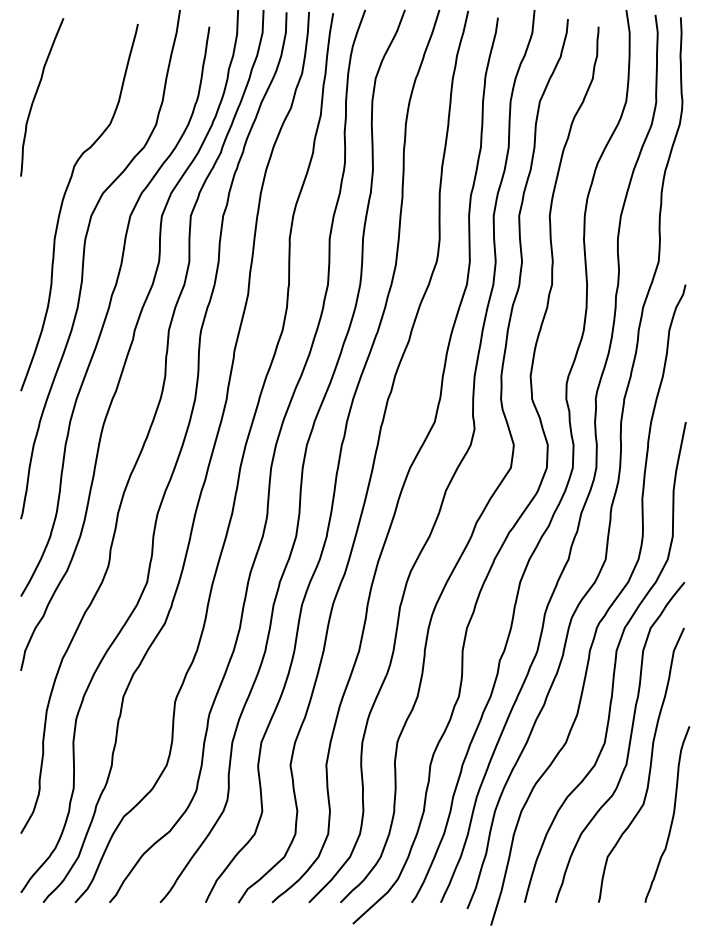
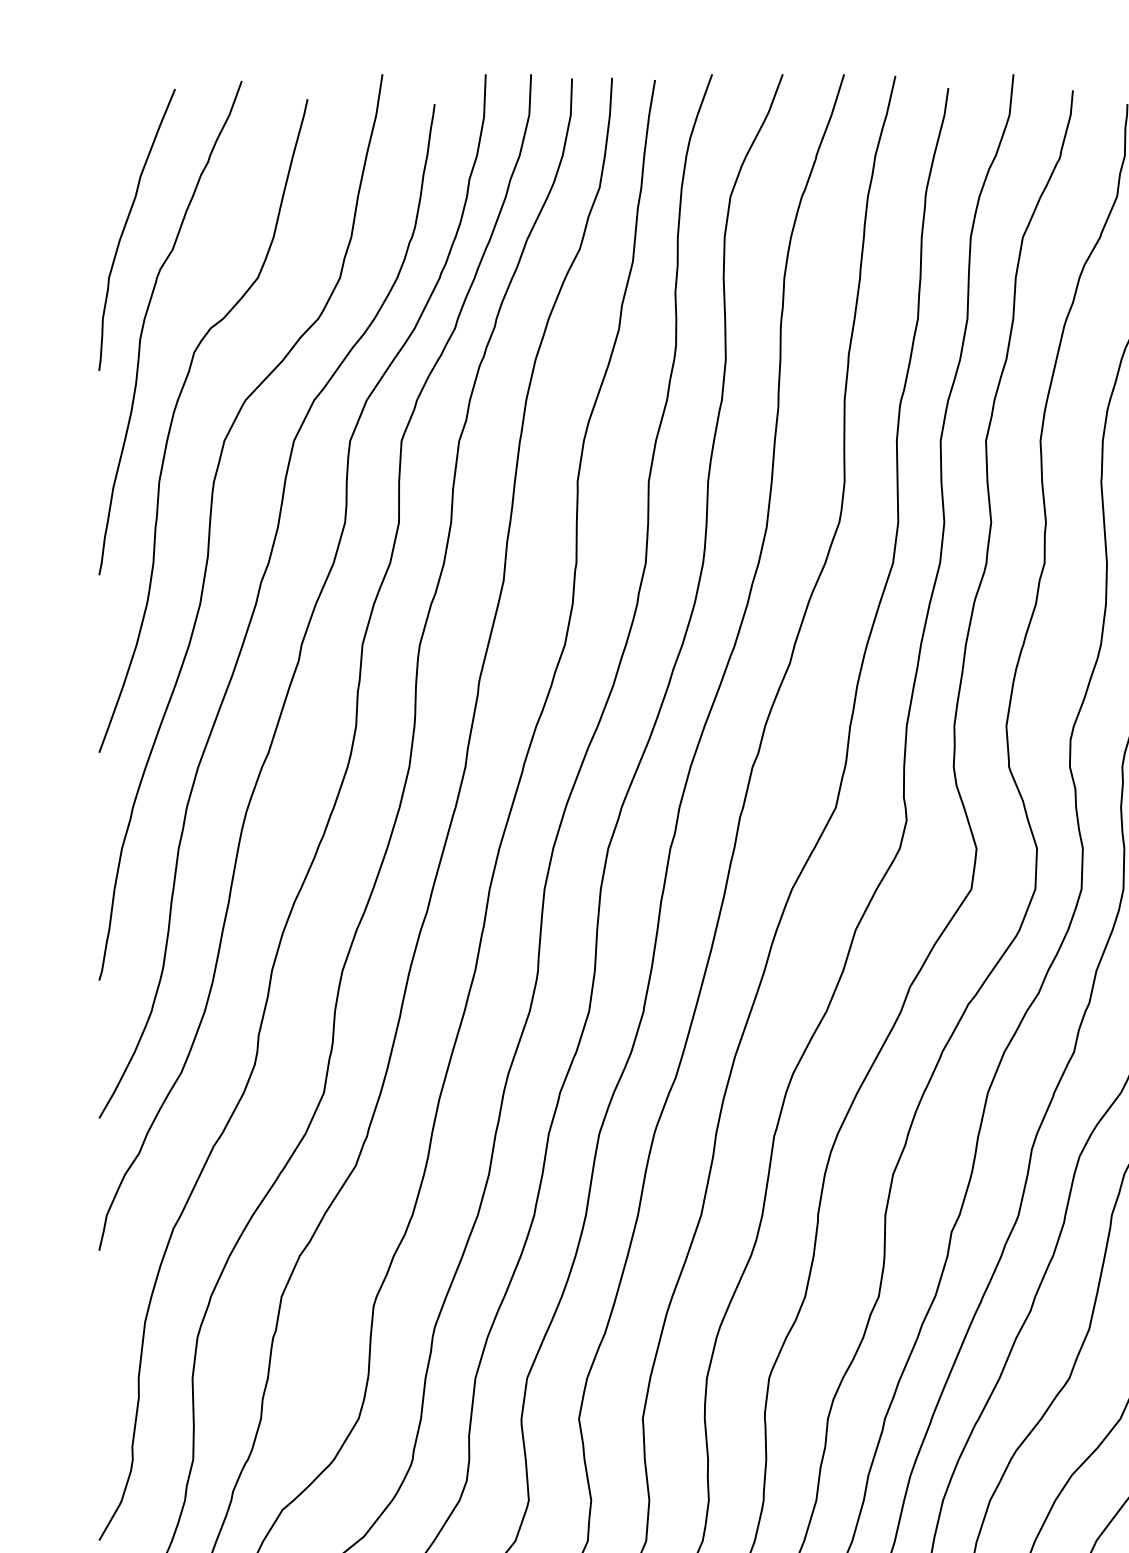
curve: (47, 148) -> (146, 320), added

